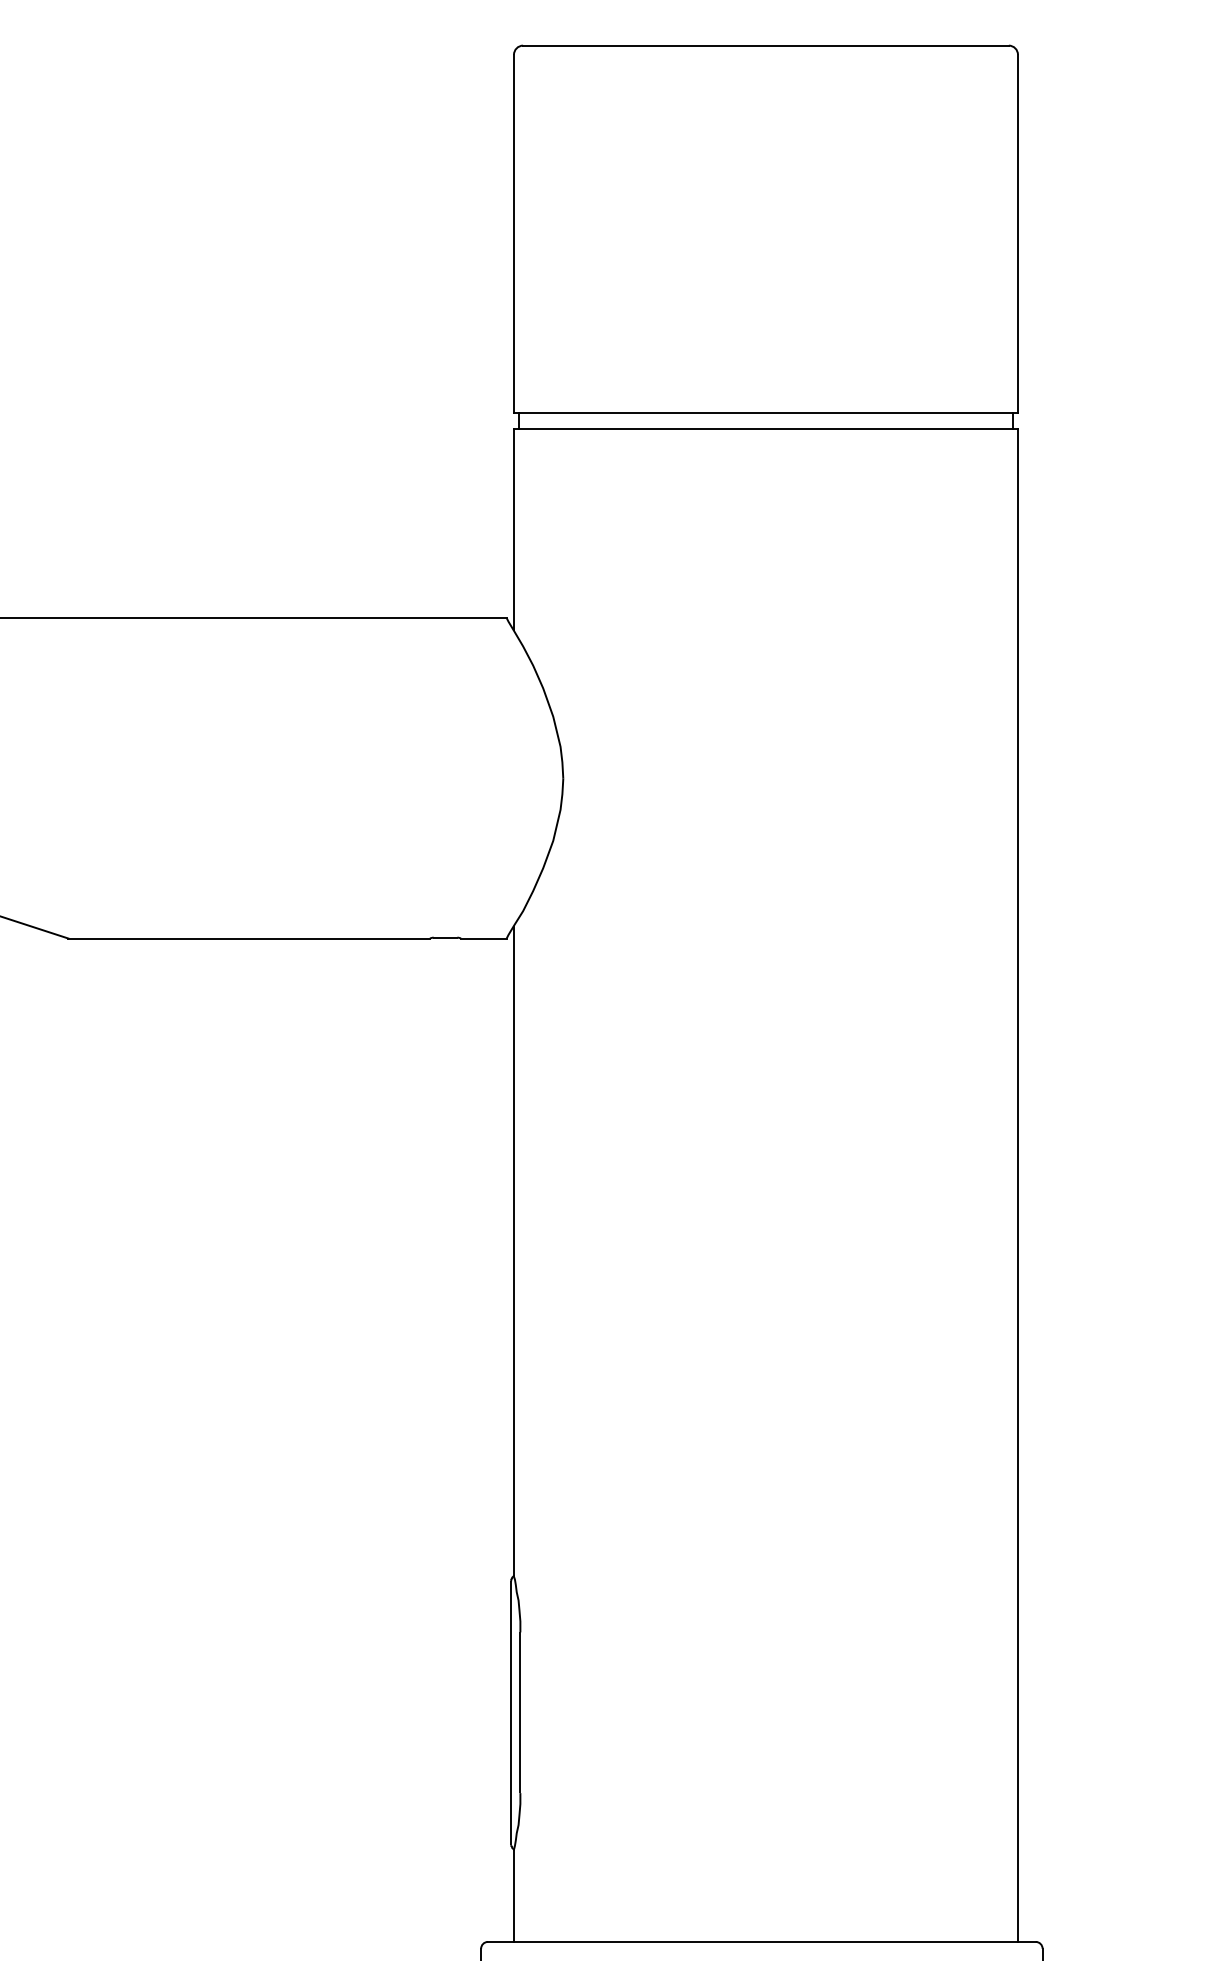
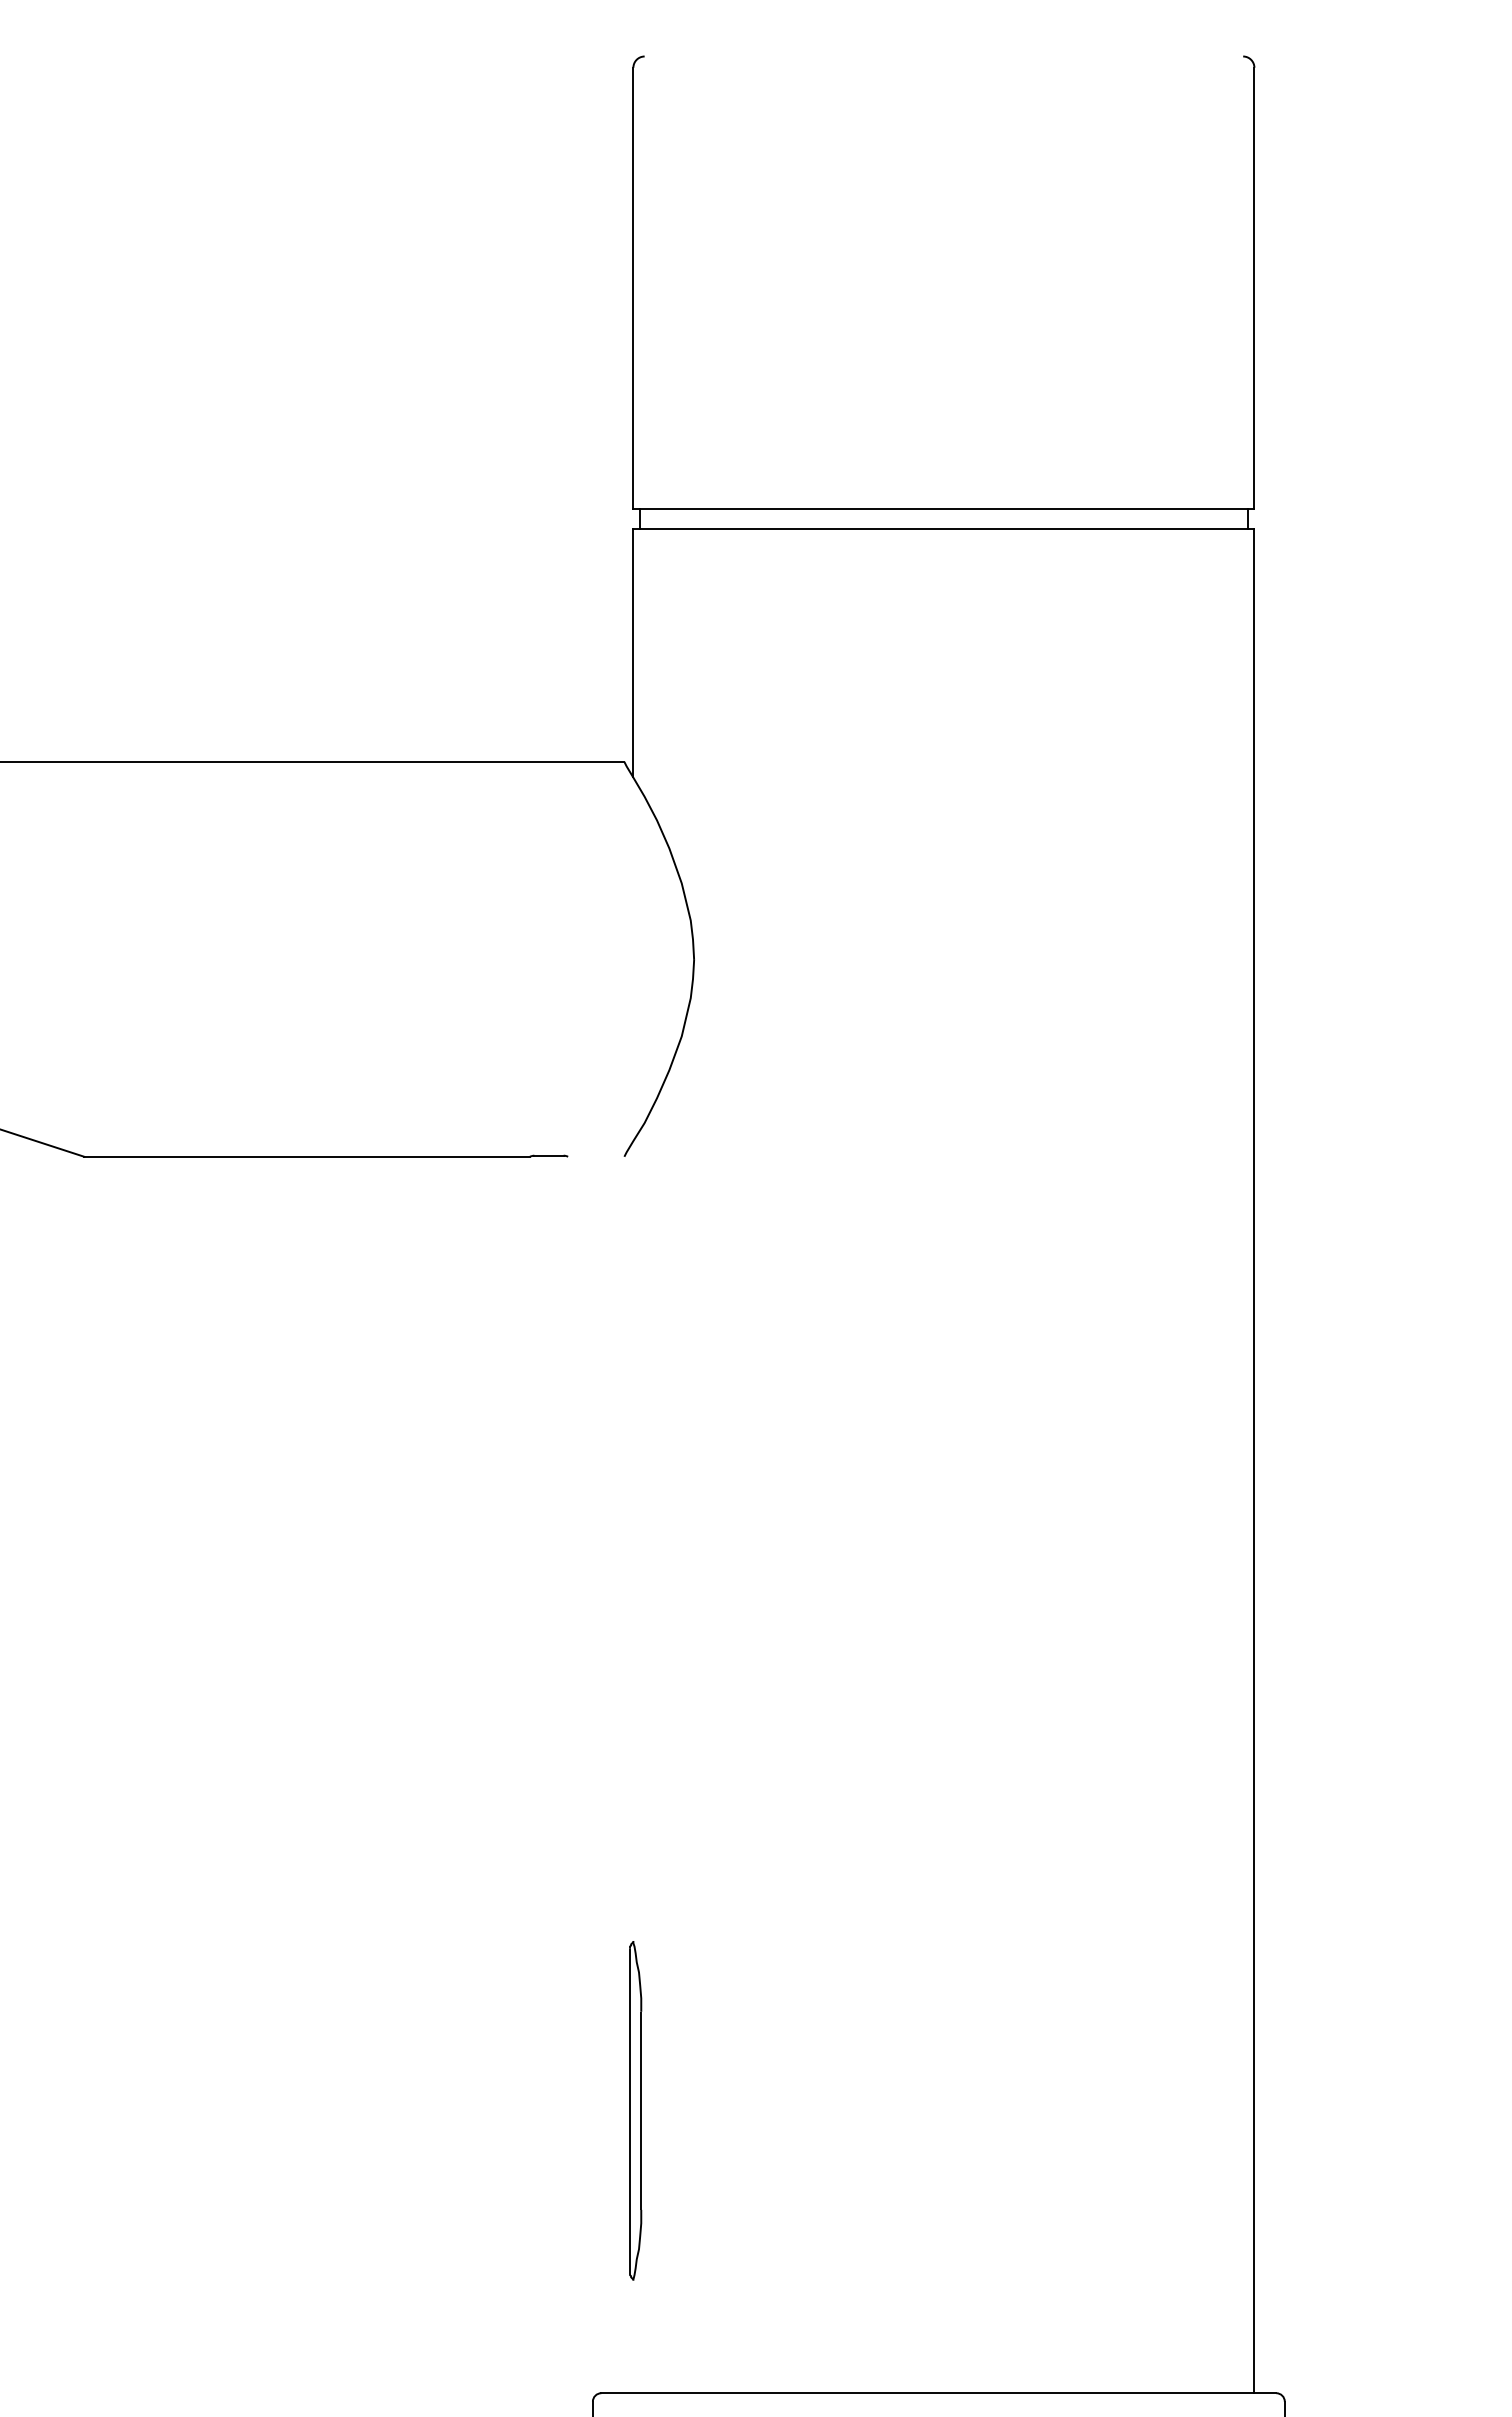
line: (765, 45) -> (943, 56), removed
line: (484, 938) -> (596, 1156), removed
line: (514, 1250) -> (633, 1541), removed
line: (514, 1895) -> (633, 2336), removed

